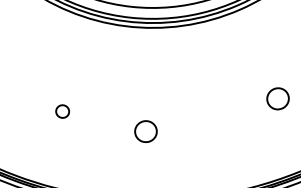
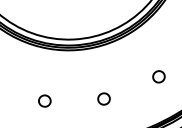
part: (62, 110) -> (44, 100), size x1.67
part: (145, 130) -> (103, 98), moved

